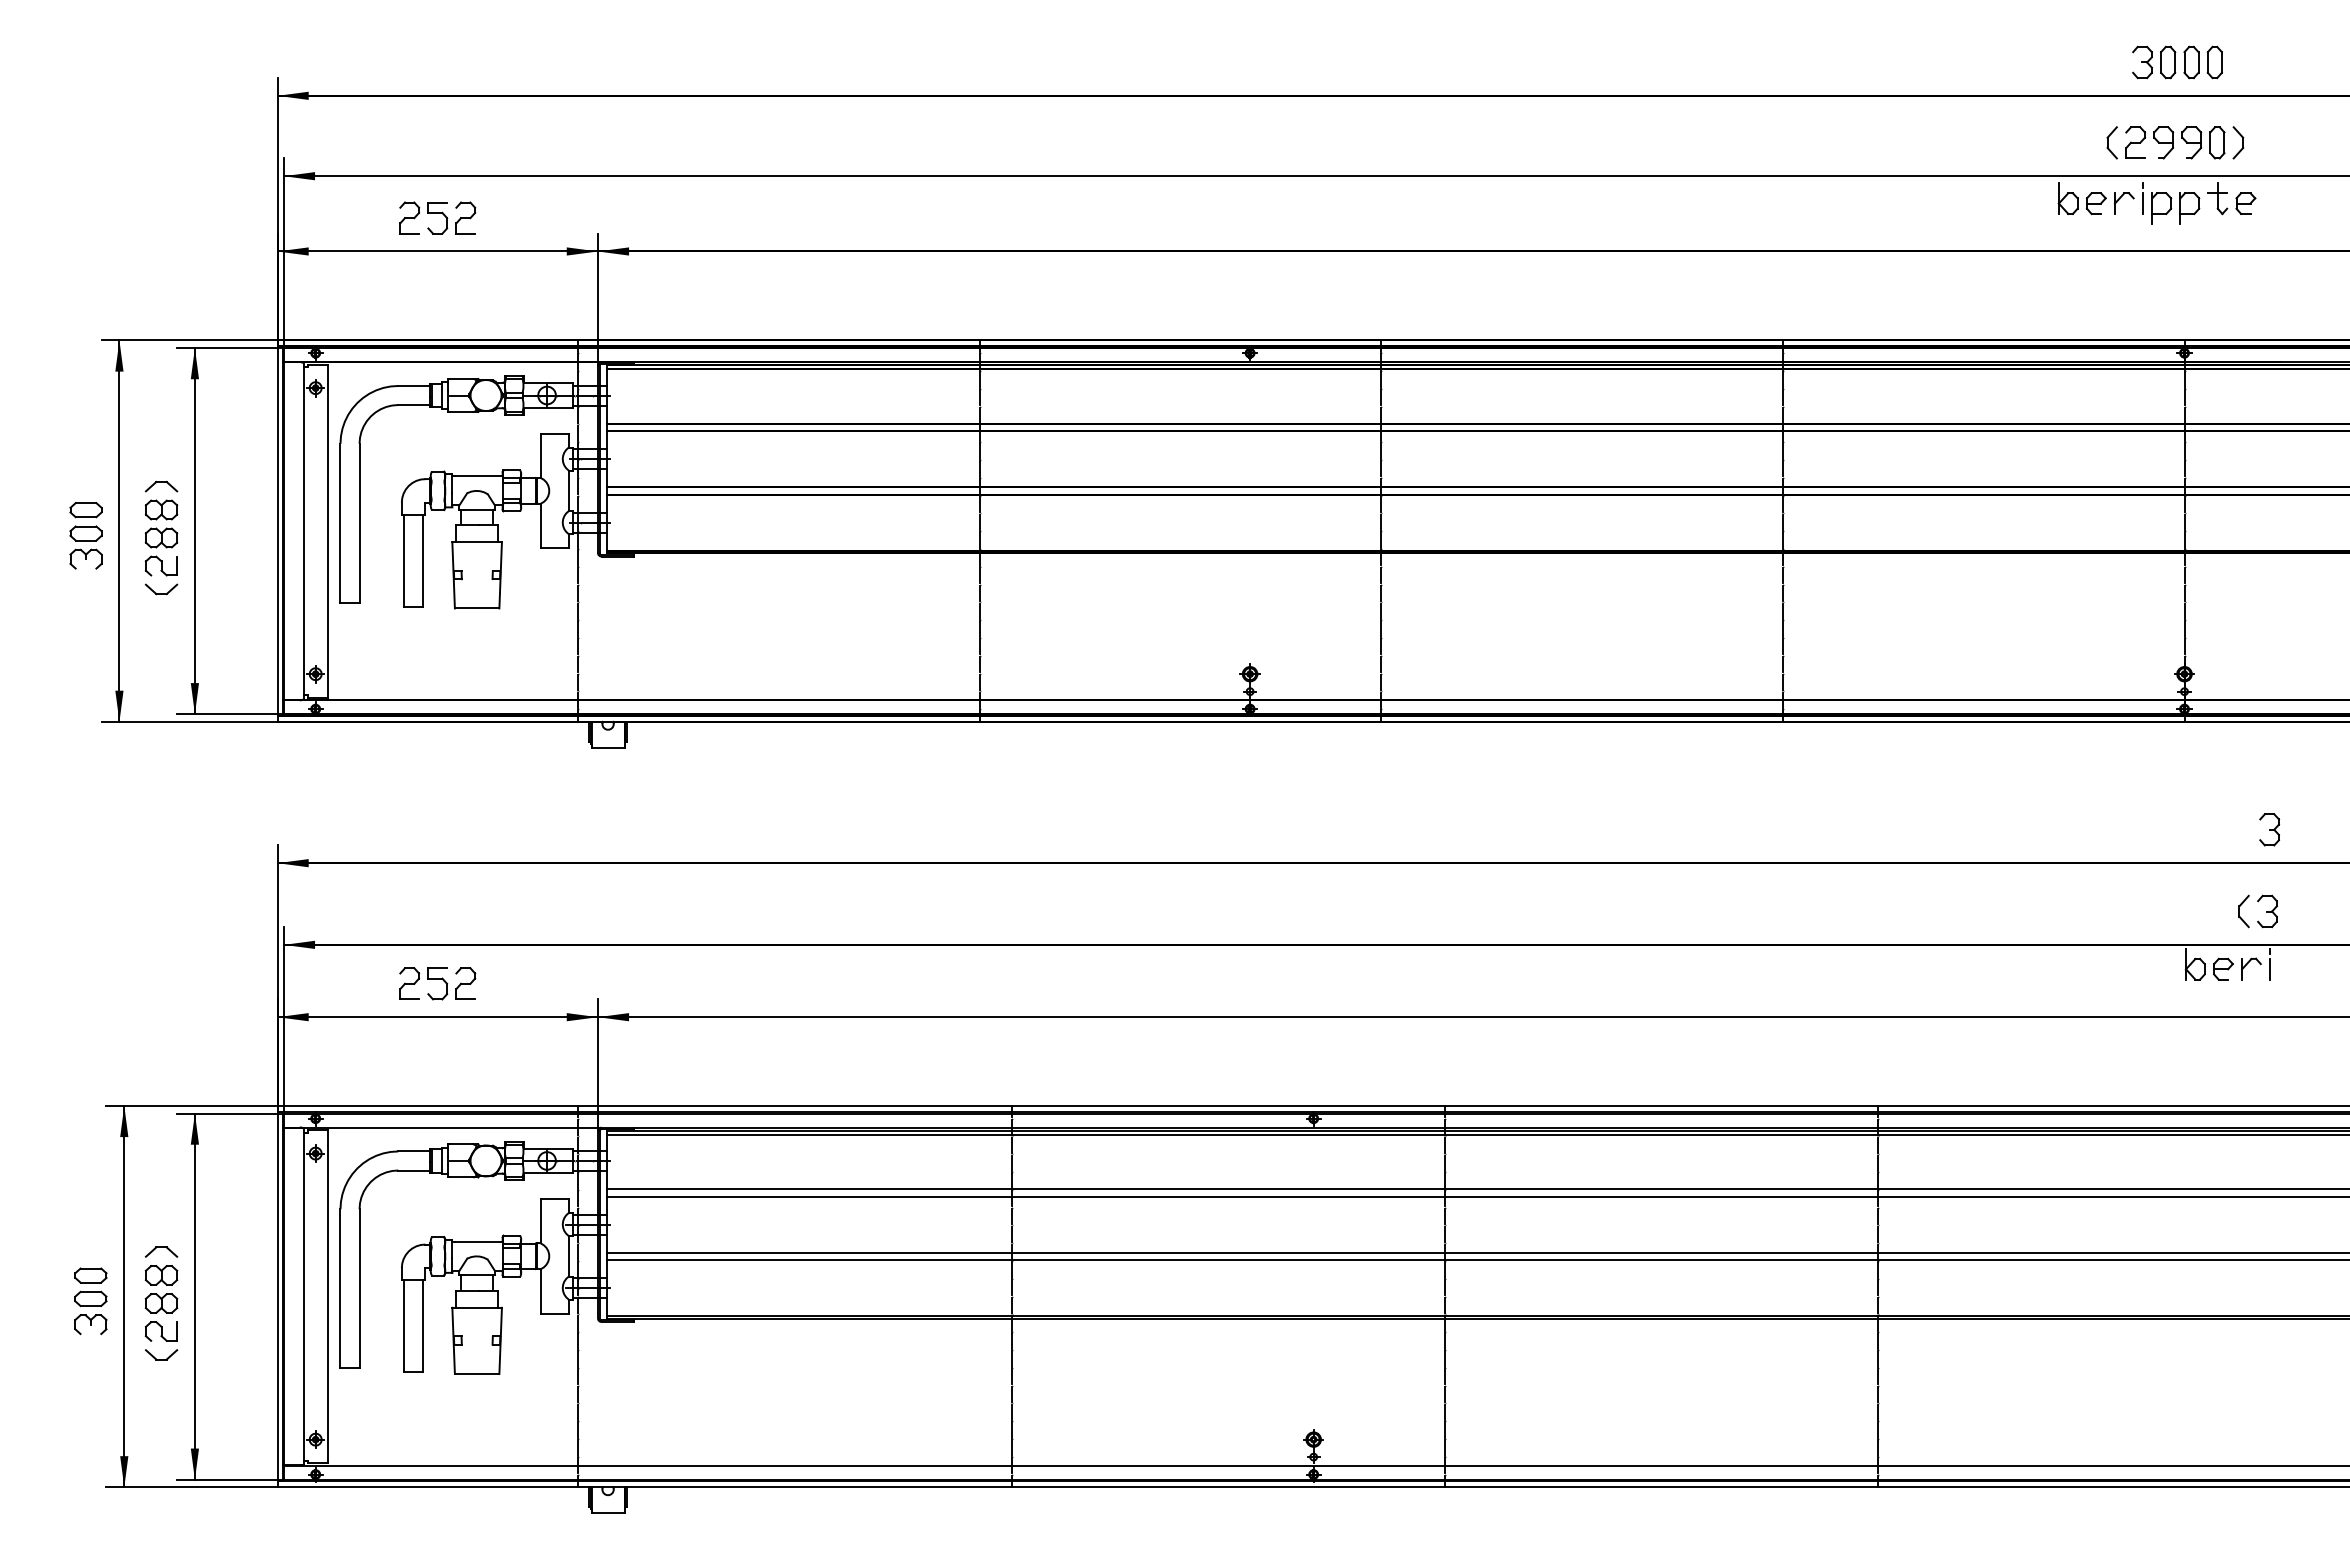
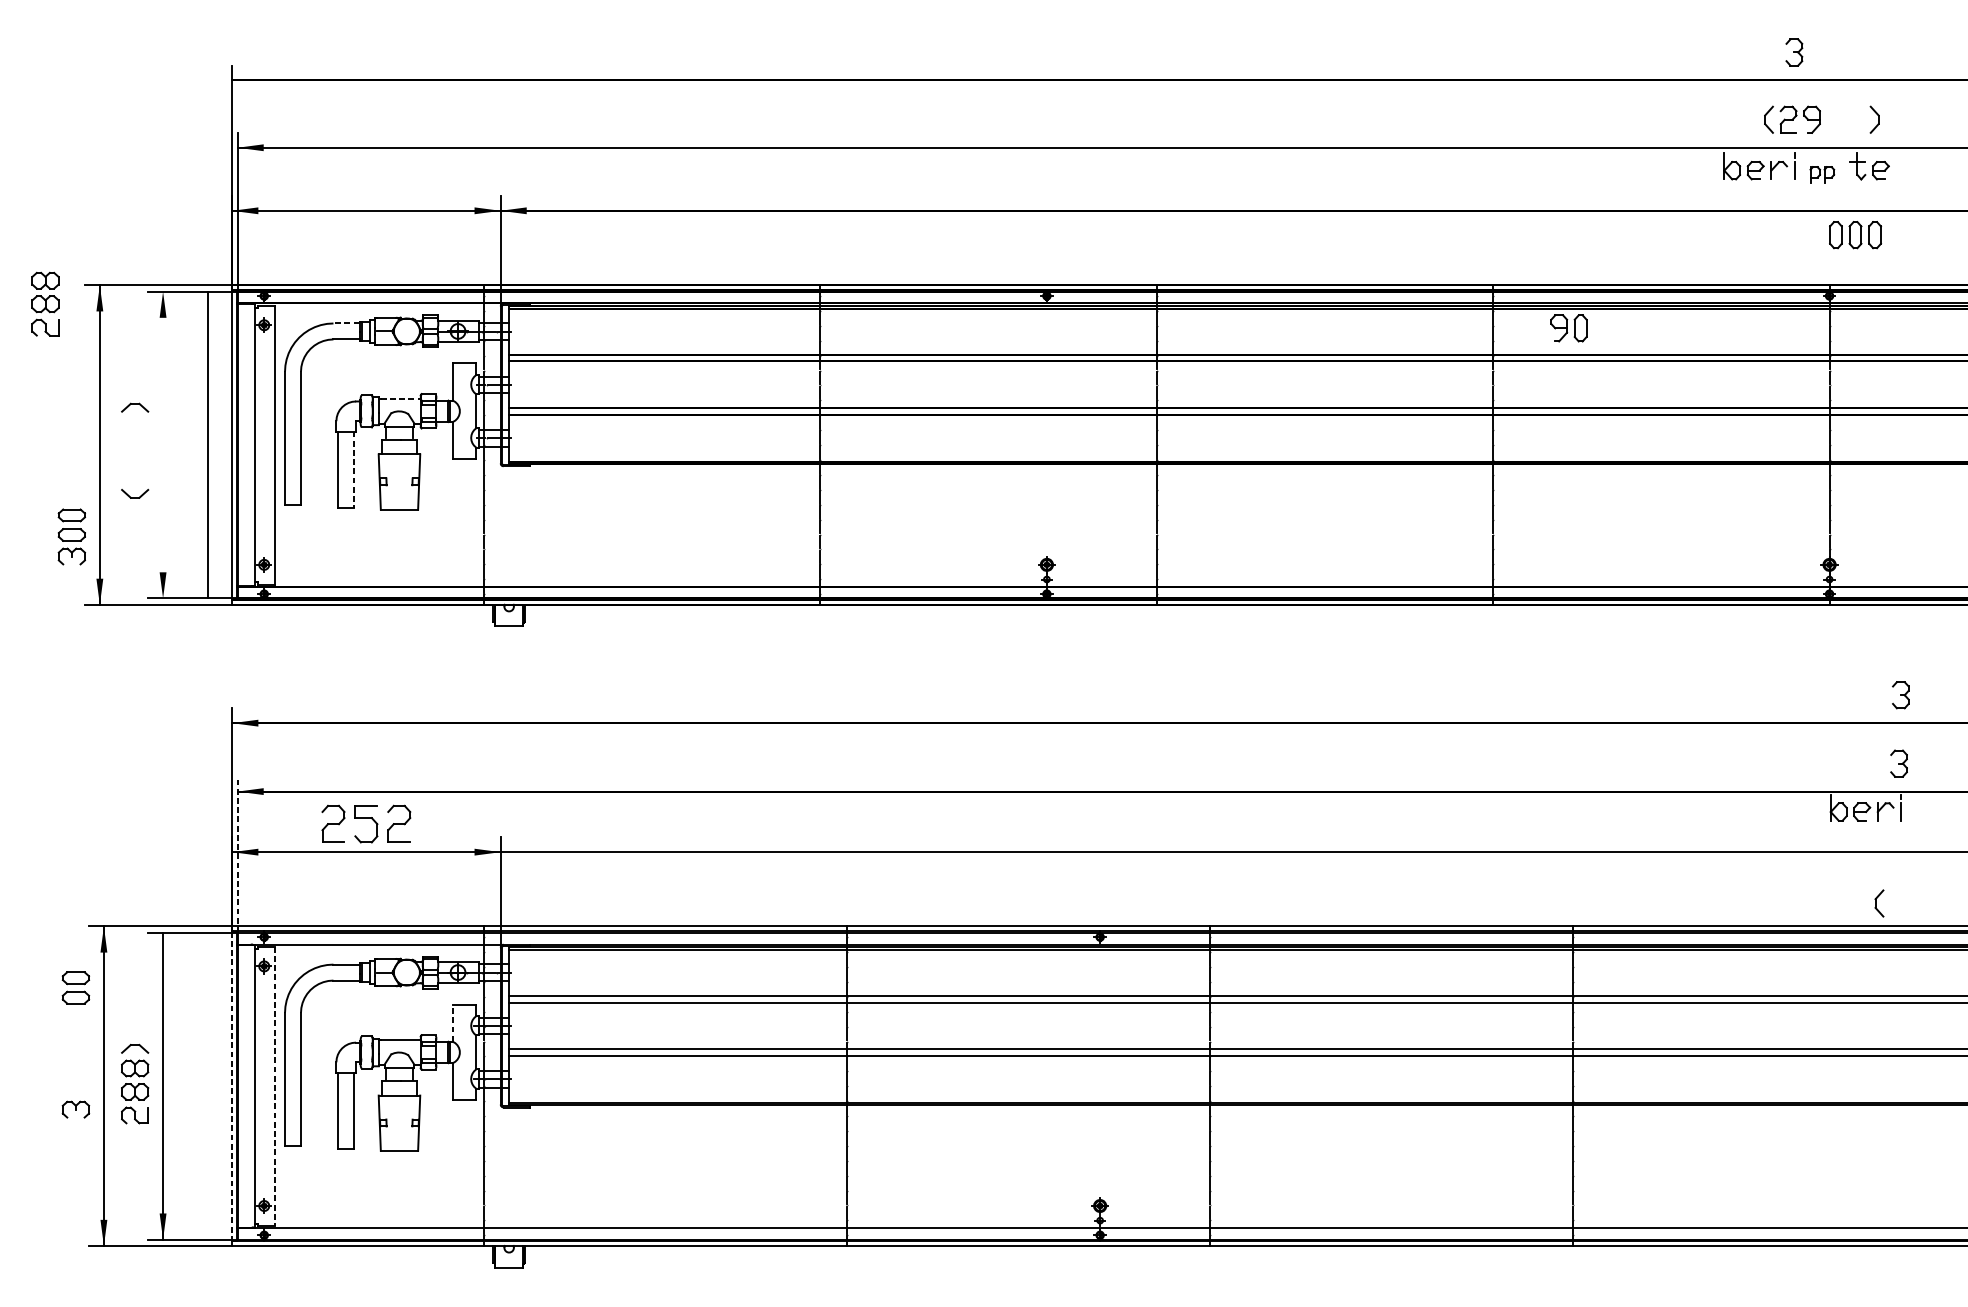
part: (2191, 62) -> (1855, 235), moved
fill: (292, 95) -> (244, 80), removed
part: (2203, 142) -> (1569, 328), moved
part: (2175, 208) -> (1822, 174), size x0.6
part: (437, 217) -> (366, 182), removed
line: (413, 385) -> (346, 323), solid -> dashed
line: (478, 476) -> (400, 399), solid -> dashed
line: (194, 531) -> (207, 445), moved
part: (85, 535) -> (71, 536), moved
part: (161, 537) -> (45, 303), moved
line: (423, 560) -> (354, 469), solid -> dashed
part: (2243, 911) -> (1878, 903), moved
part: (437, 983) -> (366, 823), size x1.4
fill: (613, 1017) -> (513, 852), removed
line: (283, 1019) -> (237, 854), solid -> dashed
fill: (194, 1128) -> (162, 945), removed
line: (540, 1220) -> (452, 1022), solid -> dashed
part: (90, 1286) -> (75, 987), moved
line: (328, 1296) -> (274, 1086), solid -> dashed
line: (277, 1297) -> (232, 1086), solid -> dashed
part: (161, 1354) -> (135, 1134), removed

